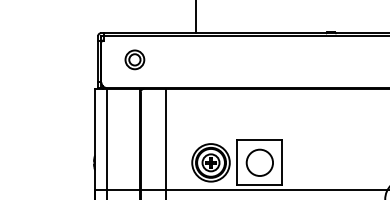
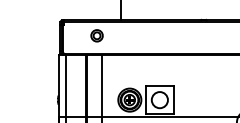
part: (133, 59) -> (96, 35), moved

